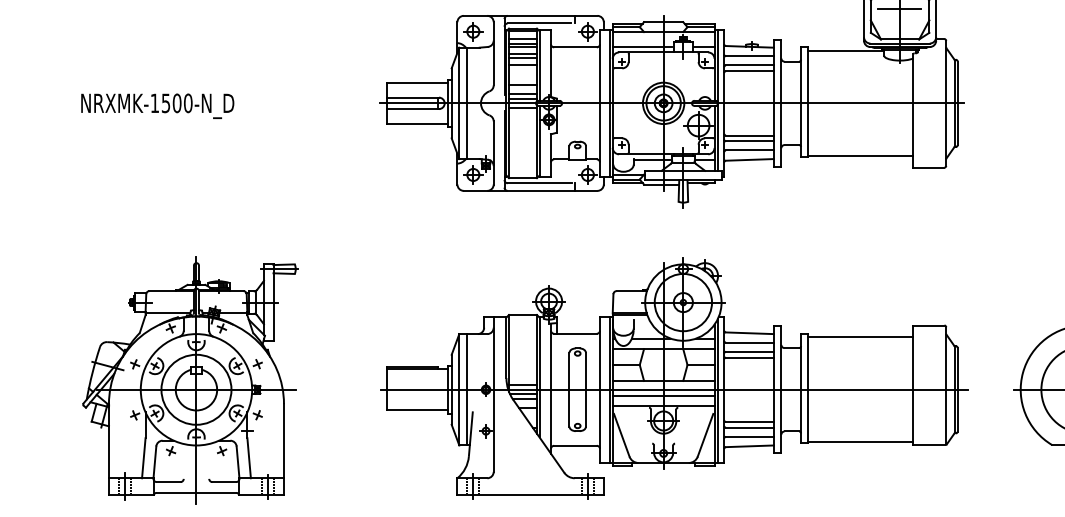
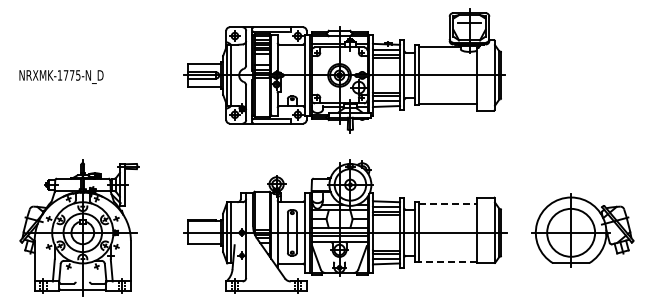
text: (175, 103) -> (71, 75), NRXMK-1500-N_D -> NRXMK-1775-N_D
line: (861, 336) -> (448, 203), solid -> dashed
line: (860, 441) -> (447, 261), solid -> dashed

